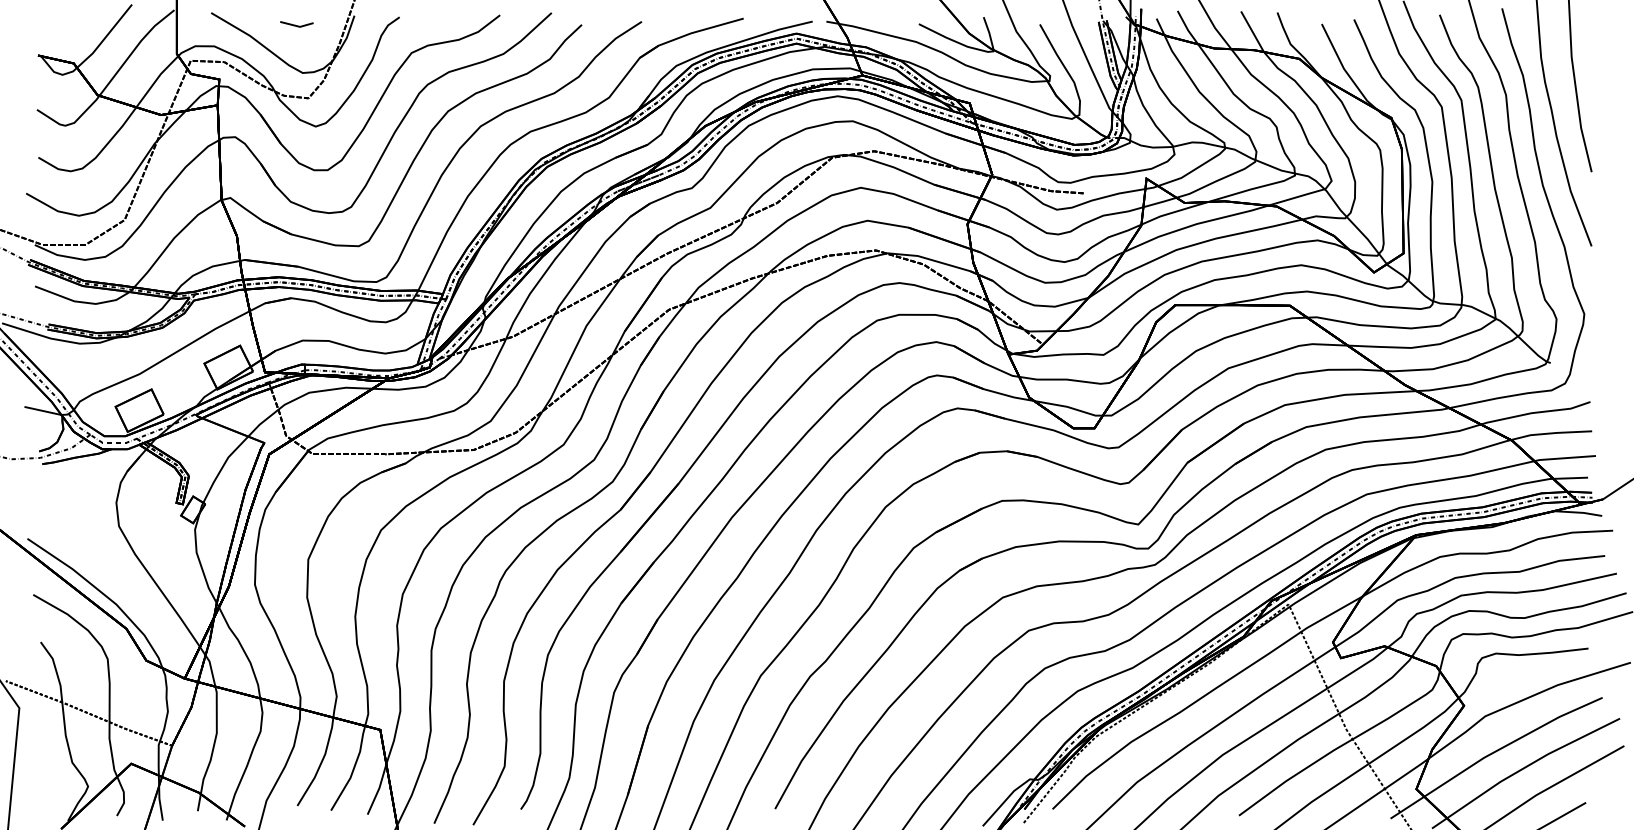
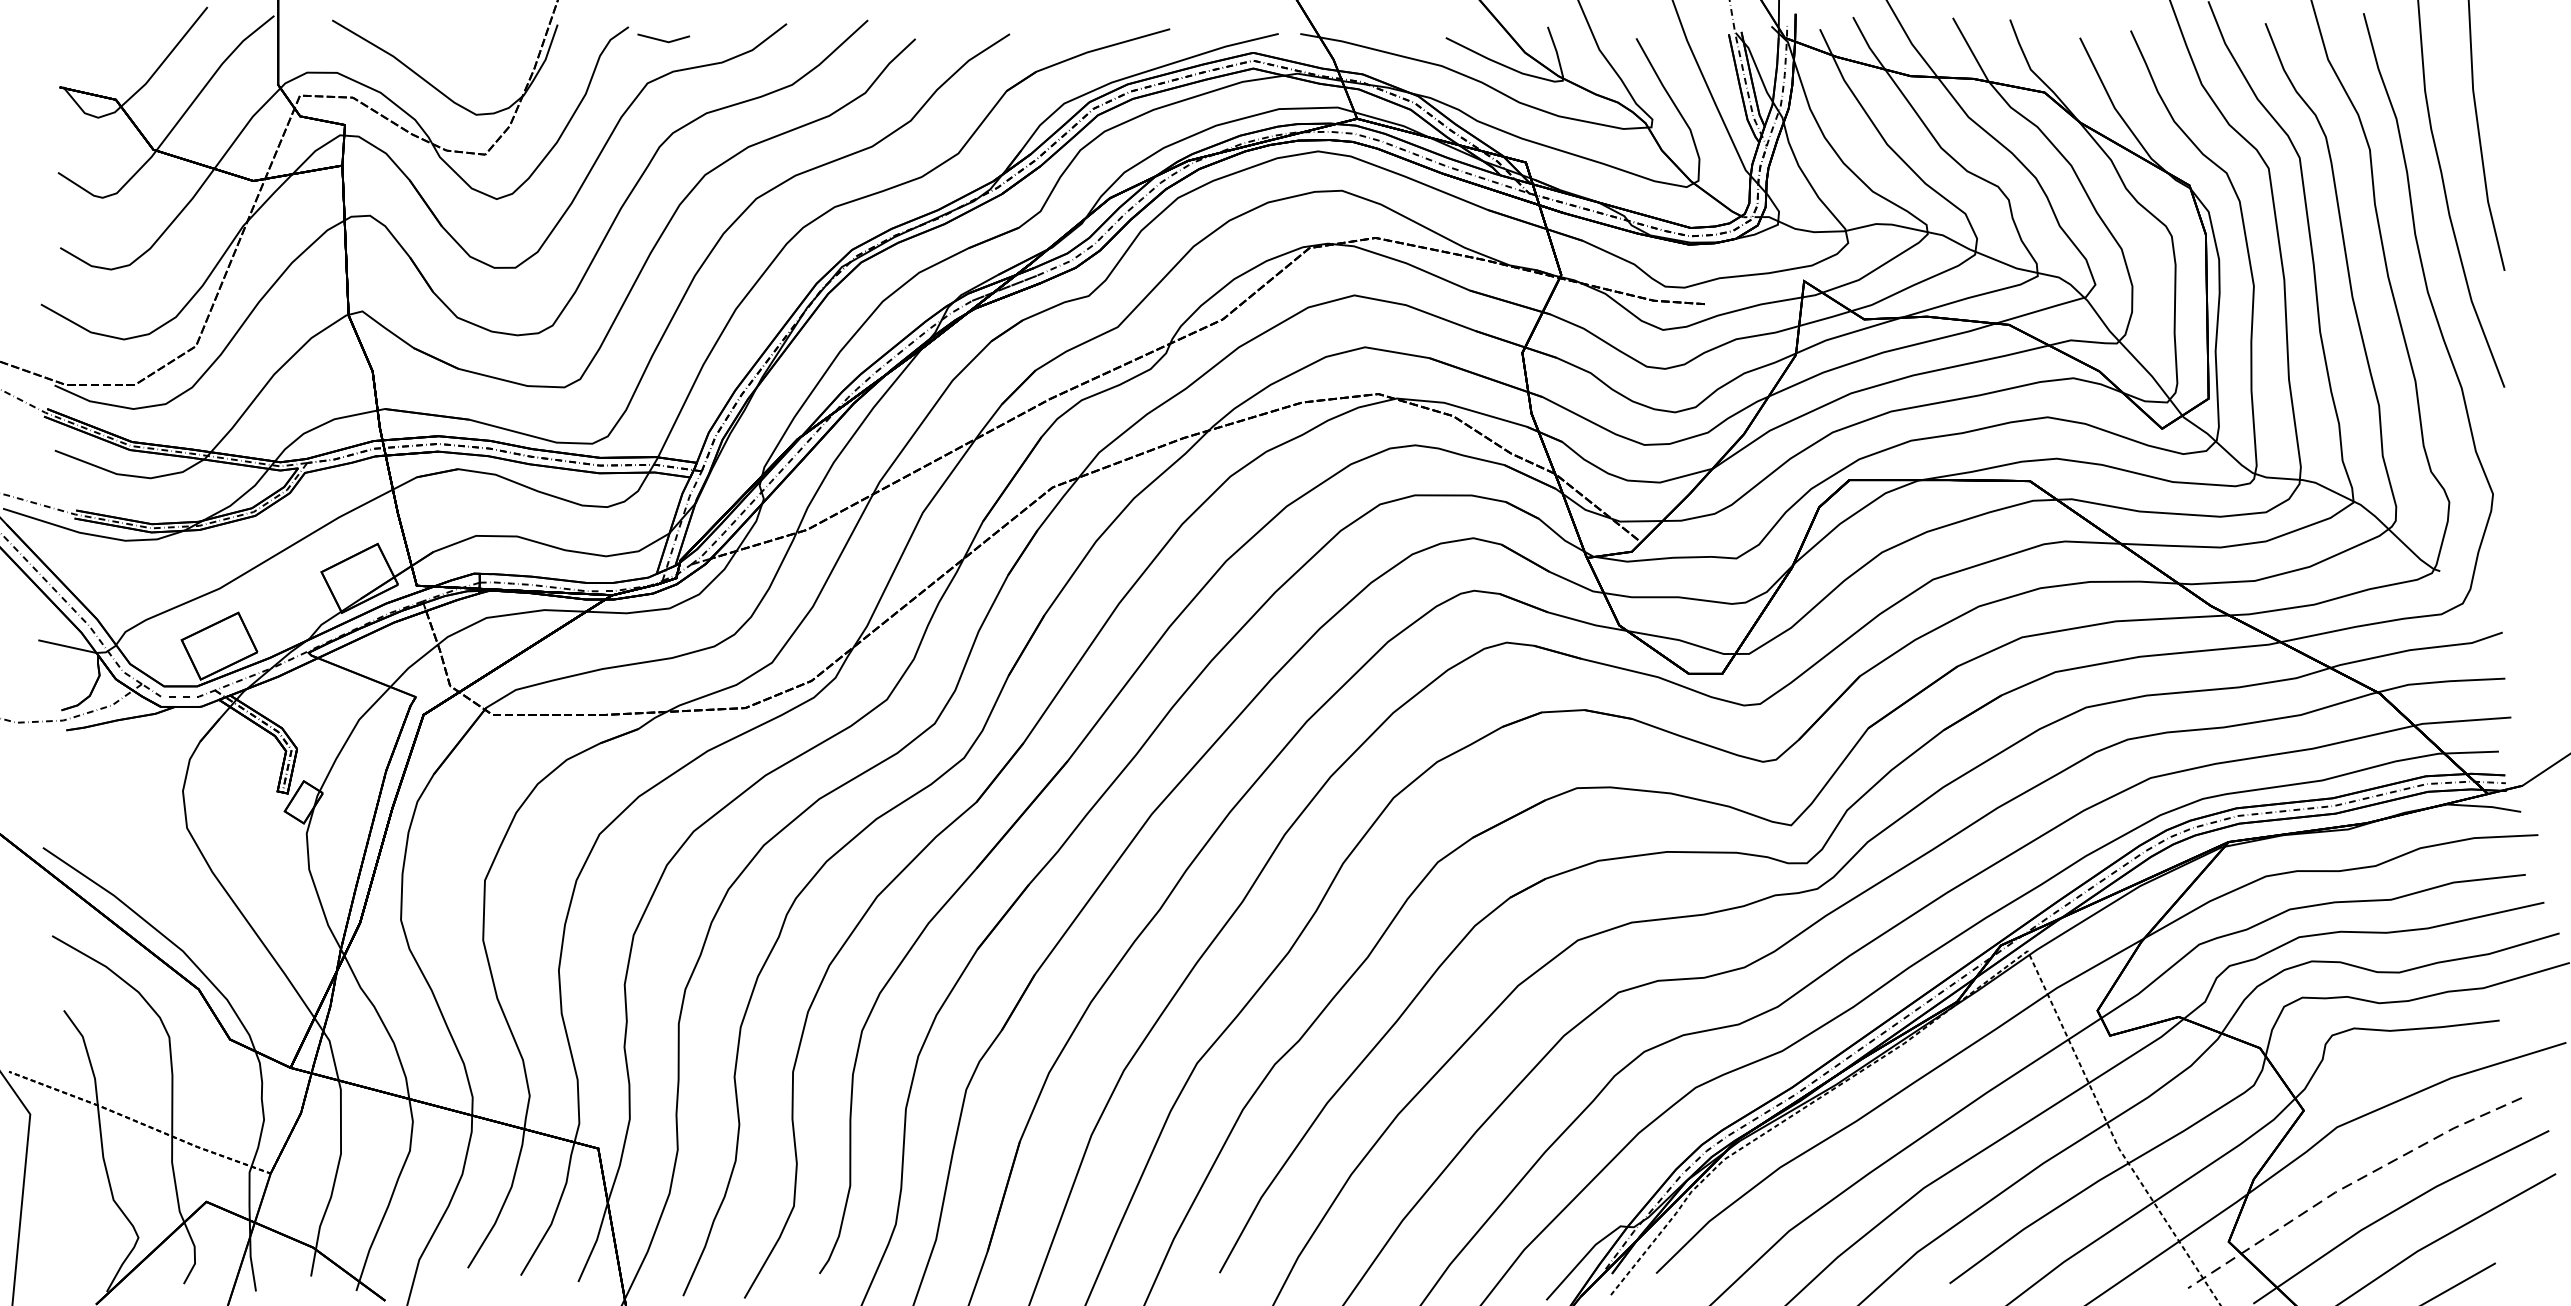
line: (295, 24) -> (661, 38), moved
line: (1493, 752) -> (2350, 1184), solid -> dashed

